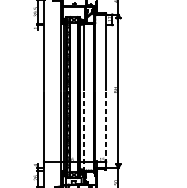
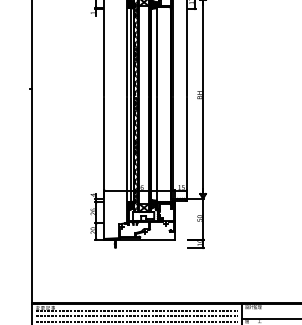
line: (105, 130) -> (186, 149), dashed -> solid
line: (83, 131) -> (156, 150), dashed -> solid

